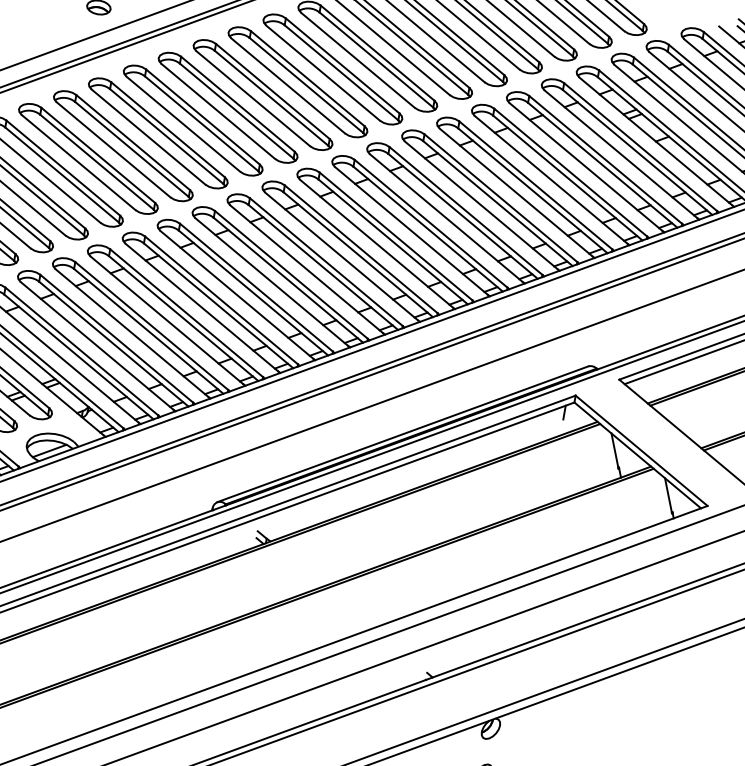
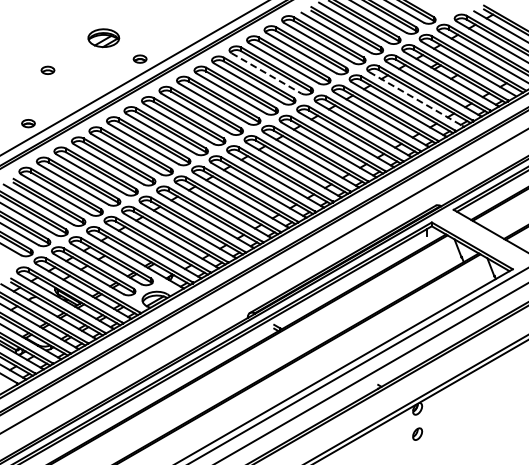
line: (323, 73) -> (266, 73), solid -> dashed
line: (586, 167) -> (416, 99), solid -> dashed

